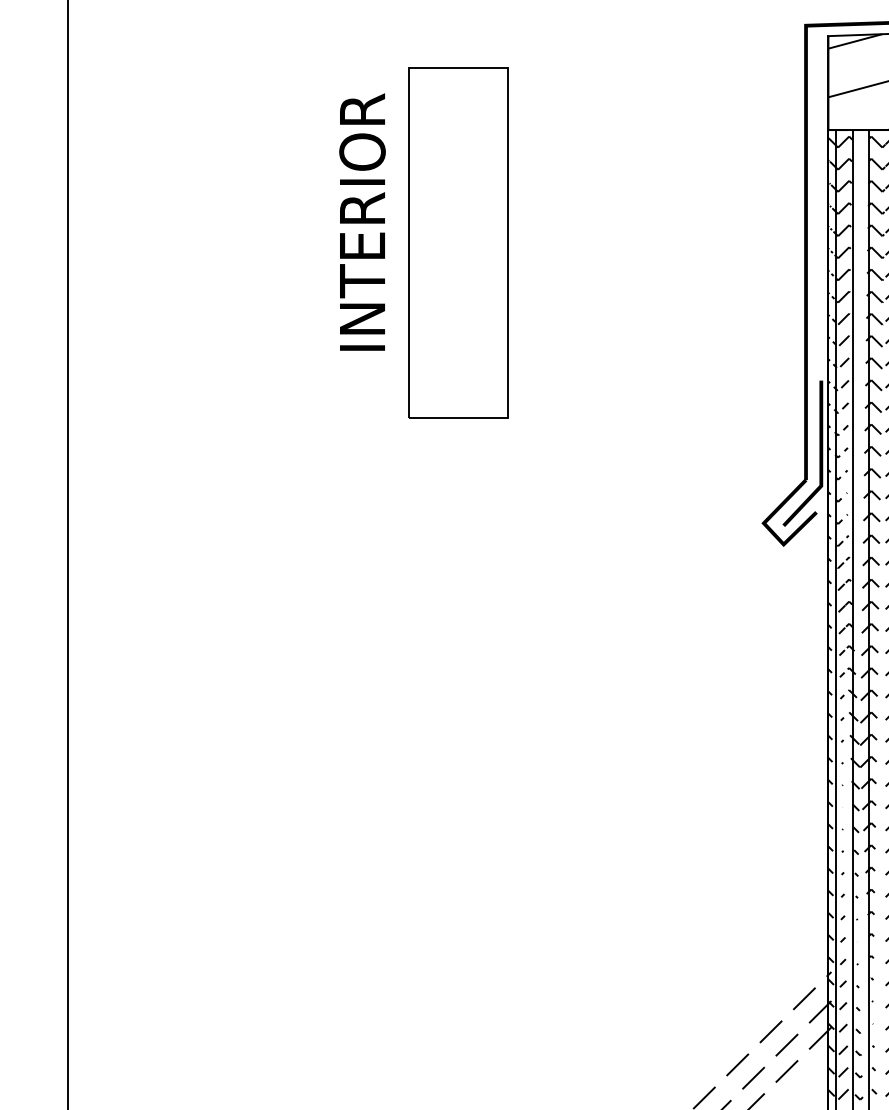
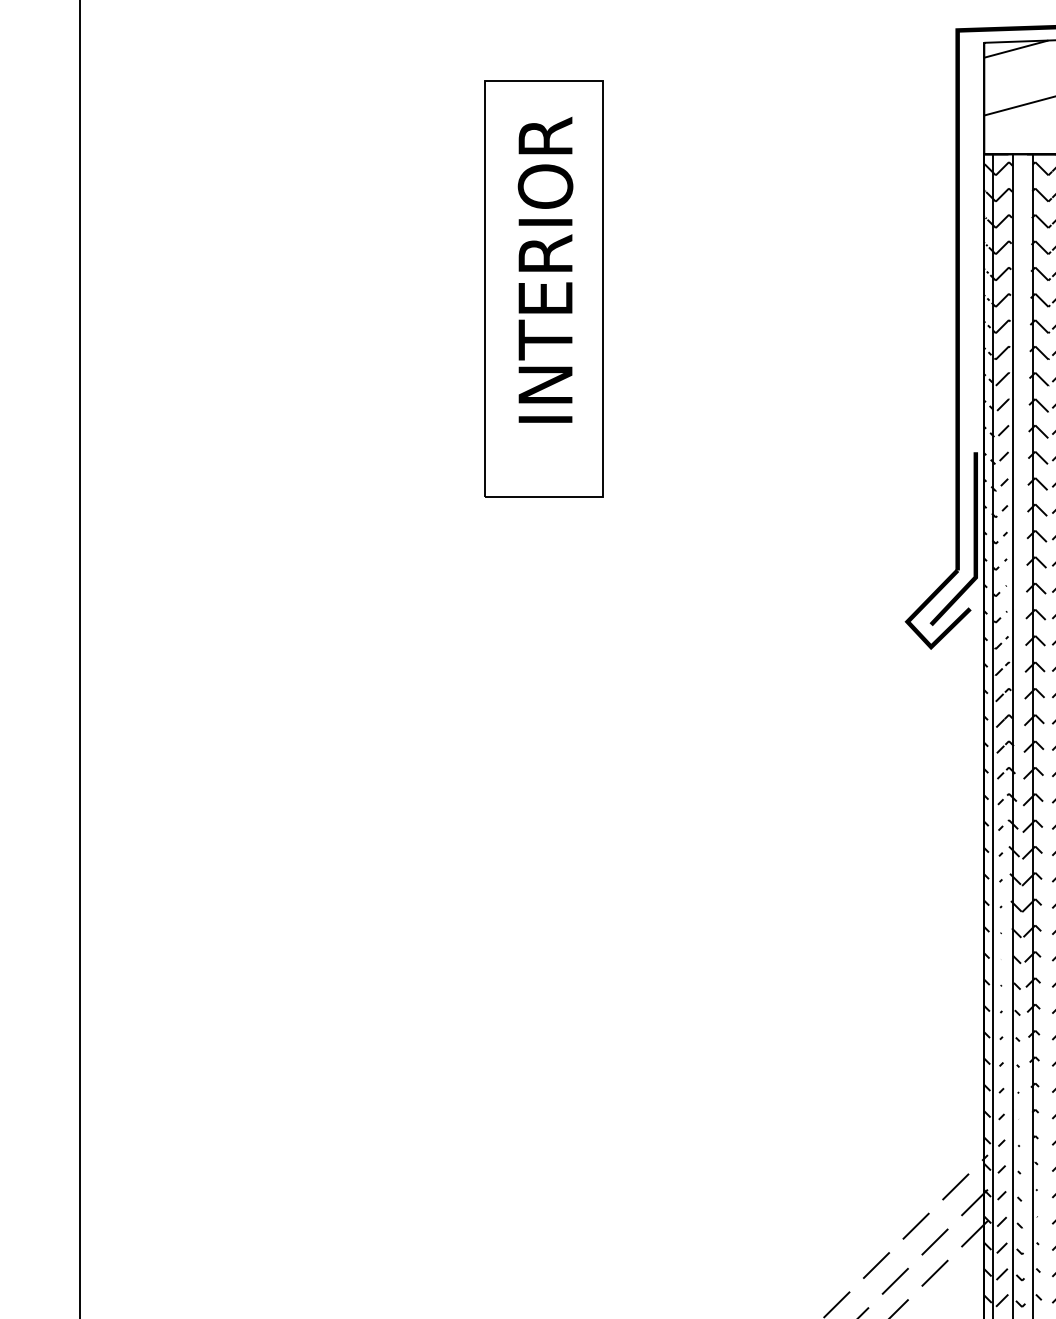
text: (362, 221) -> (545, 269), moved

